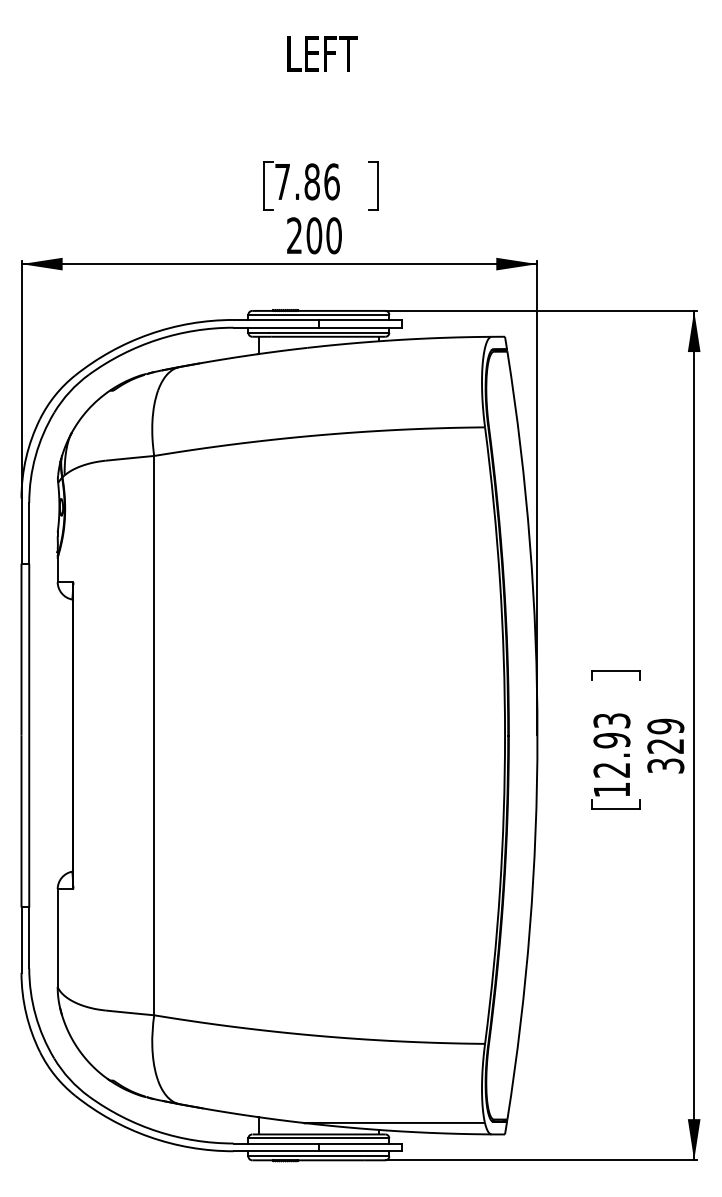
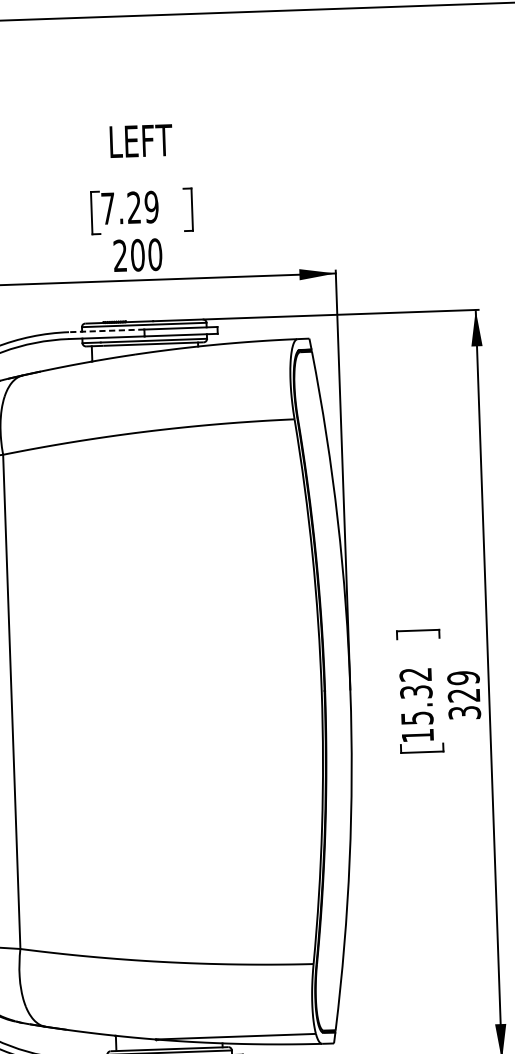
text: (322, 53) -> (141, 140), moved
text: (321, 181) -> (142, 207), 7.86 -> 7.29
line: (276, 319) -> (106, 330), solid -> dashed
text: (611, 745) -> (416, 696), 12.93 -> 15.32

